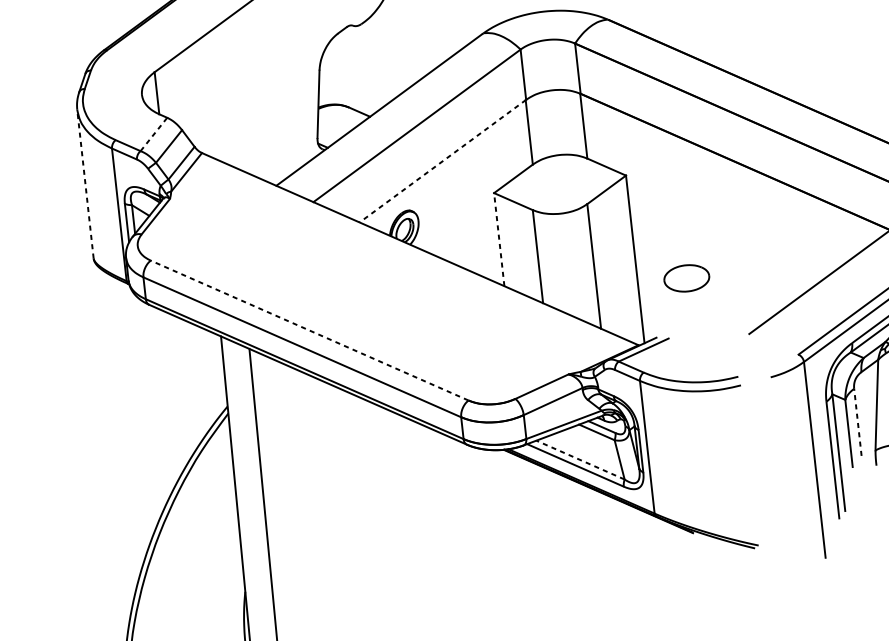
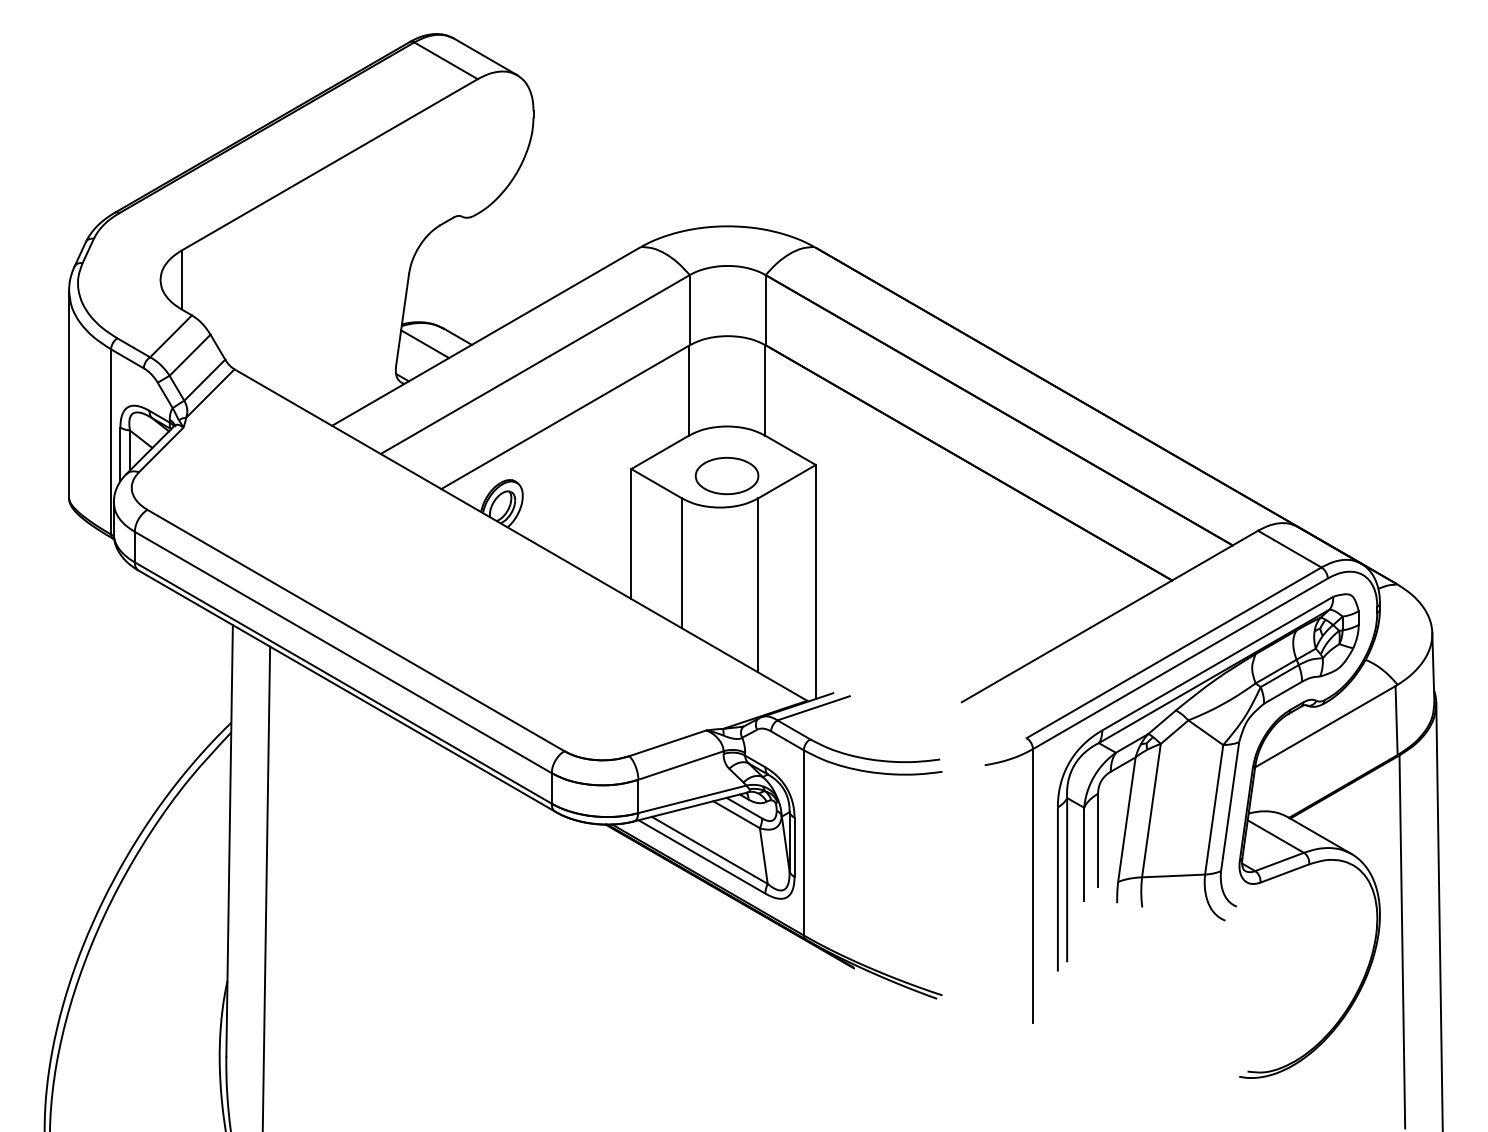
line: (336, 120) -> (425, 344), added
line: (154, 134) -> (171, 336), dashed -> solid
line: (442, 161) -> (565, 417), dashed -> solid
line: (85, 184) -> (69, 394), dashed -> solid
line: (499, 239) -> (631, 534), dashed -> solid
part: (686, 278) -> (726, 475), moved
line: (309, 330) -> (355, 630), dashed -> solid
line: (858, 422) -> (1098, 840), dashed -> solid
line: (580, 460) -> (709, 850), dashed -> solid

